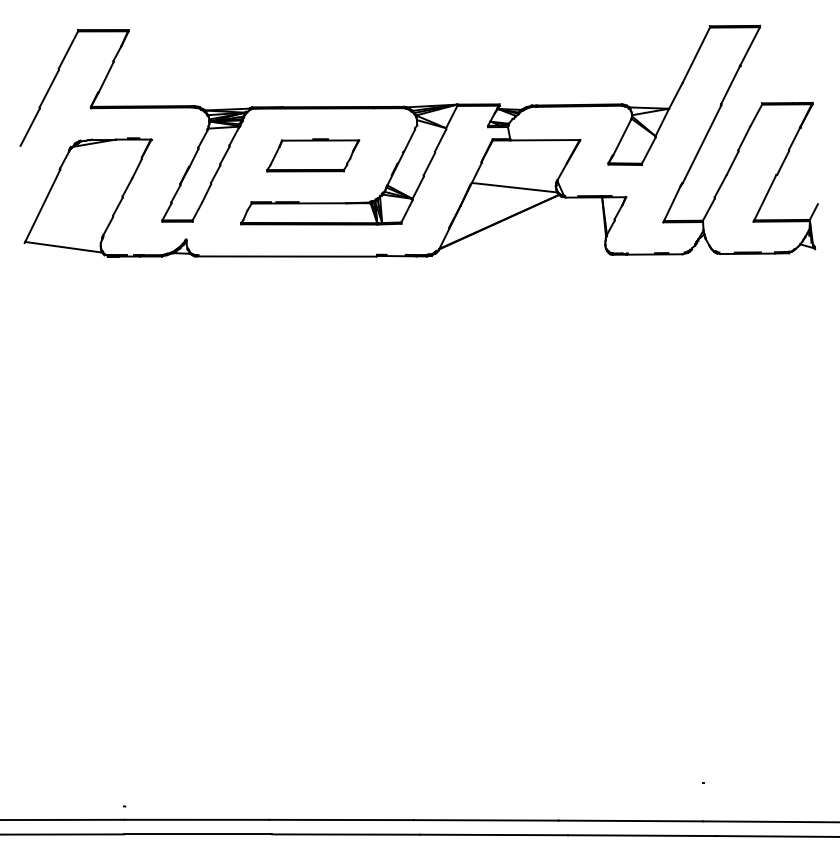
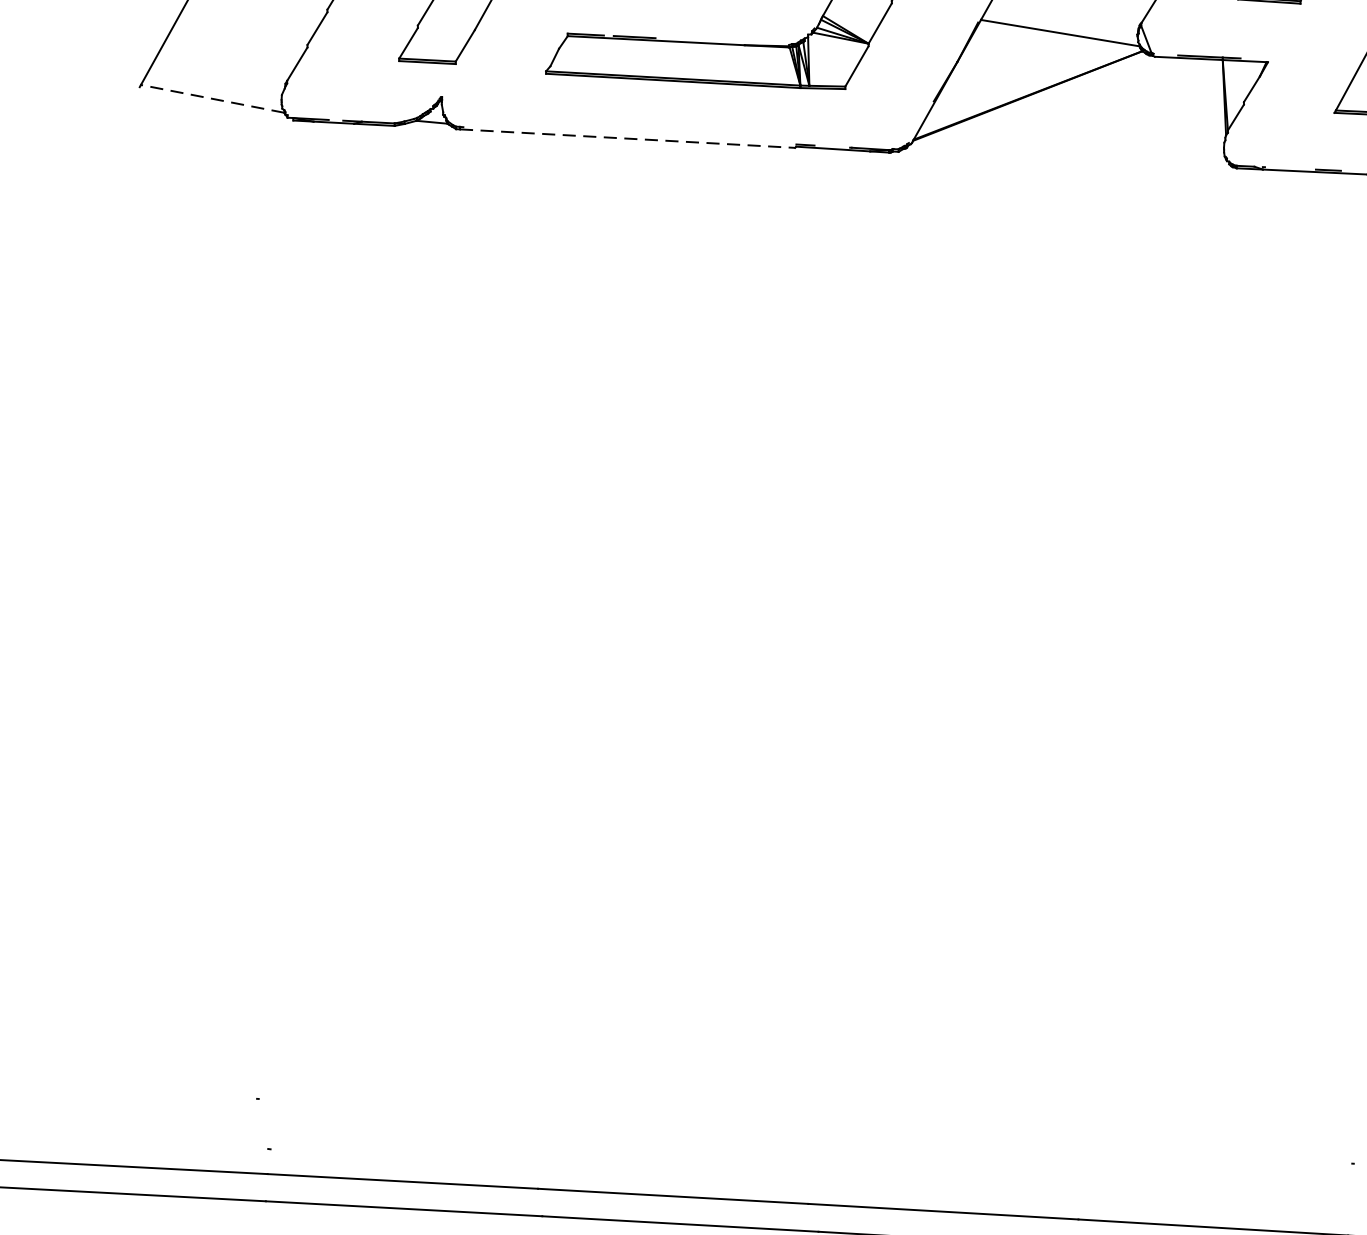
line: (63, 247) -> (211, 99), solid -> dashed
line: (286, 256) -> (627, 138), solid -> dashed

